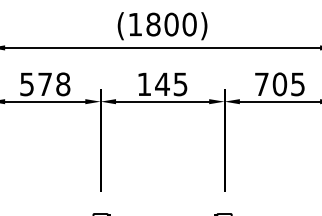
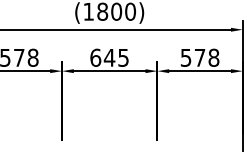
text: (144, 84) -> (95, 57), 145 -> 645
text: (280, 84) -> (200, 57), 705 -> 578

